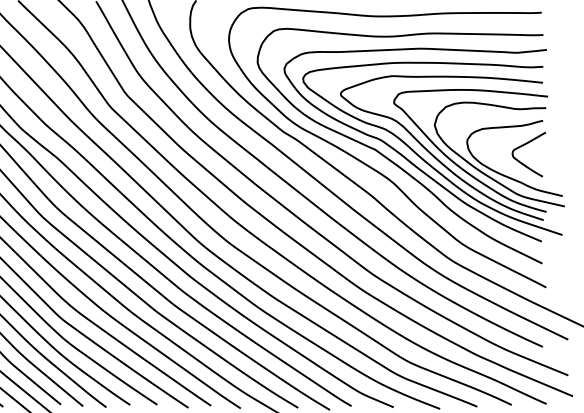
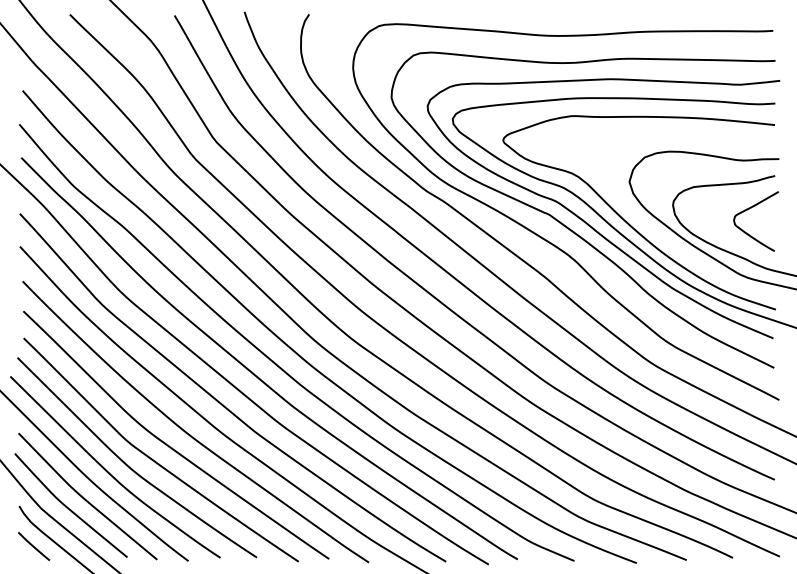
curve: (458, 165) -> (661, 235), removed

